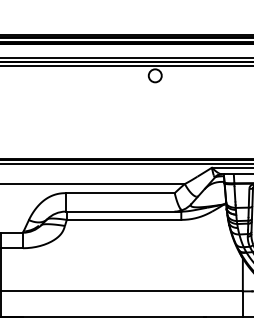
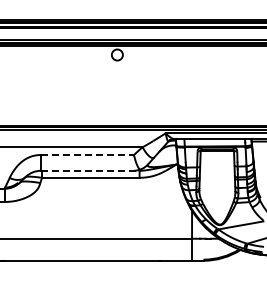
line: (120, 193) -> (87, 155), solid -> dashed
line: (123, 211) -> (90, 170), solid -> dashed

